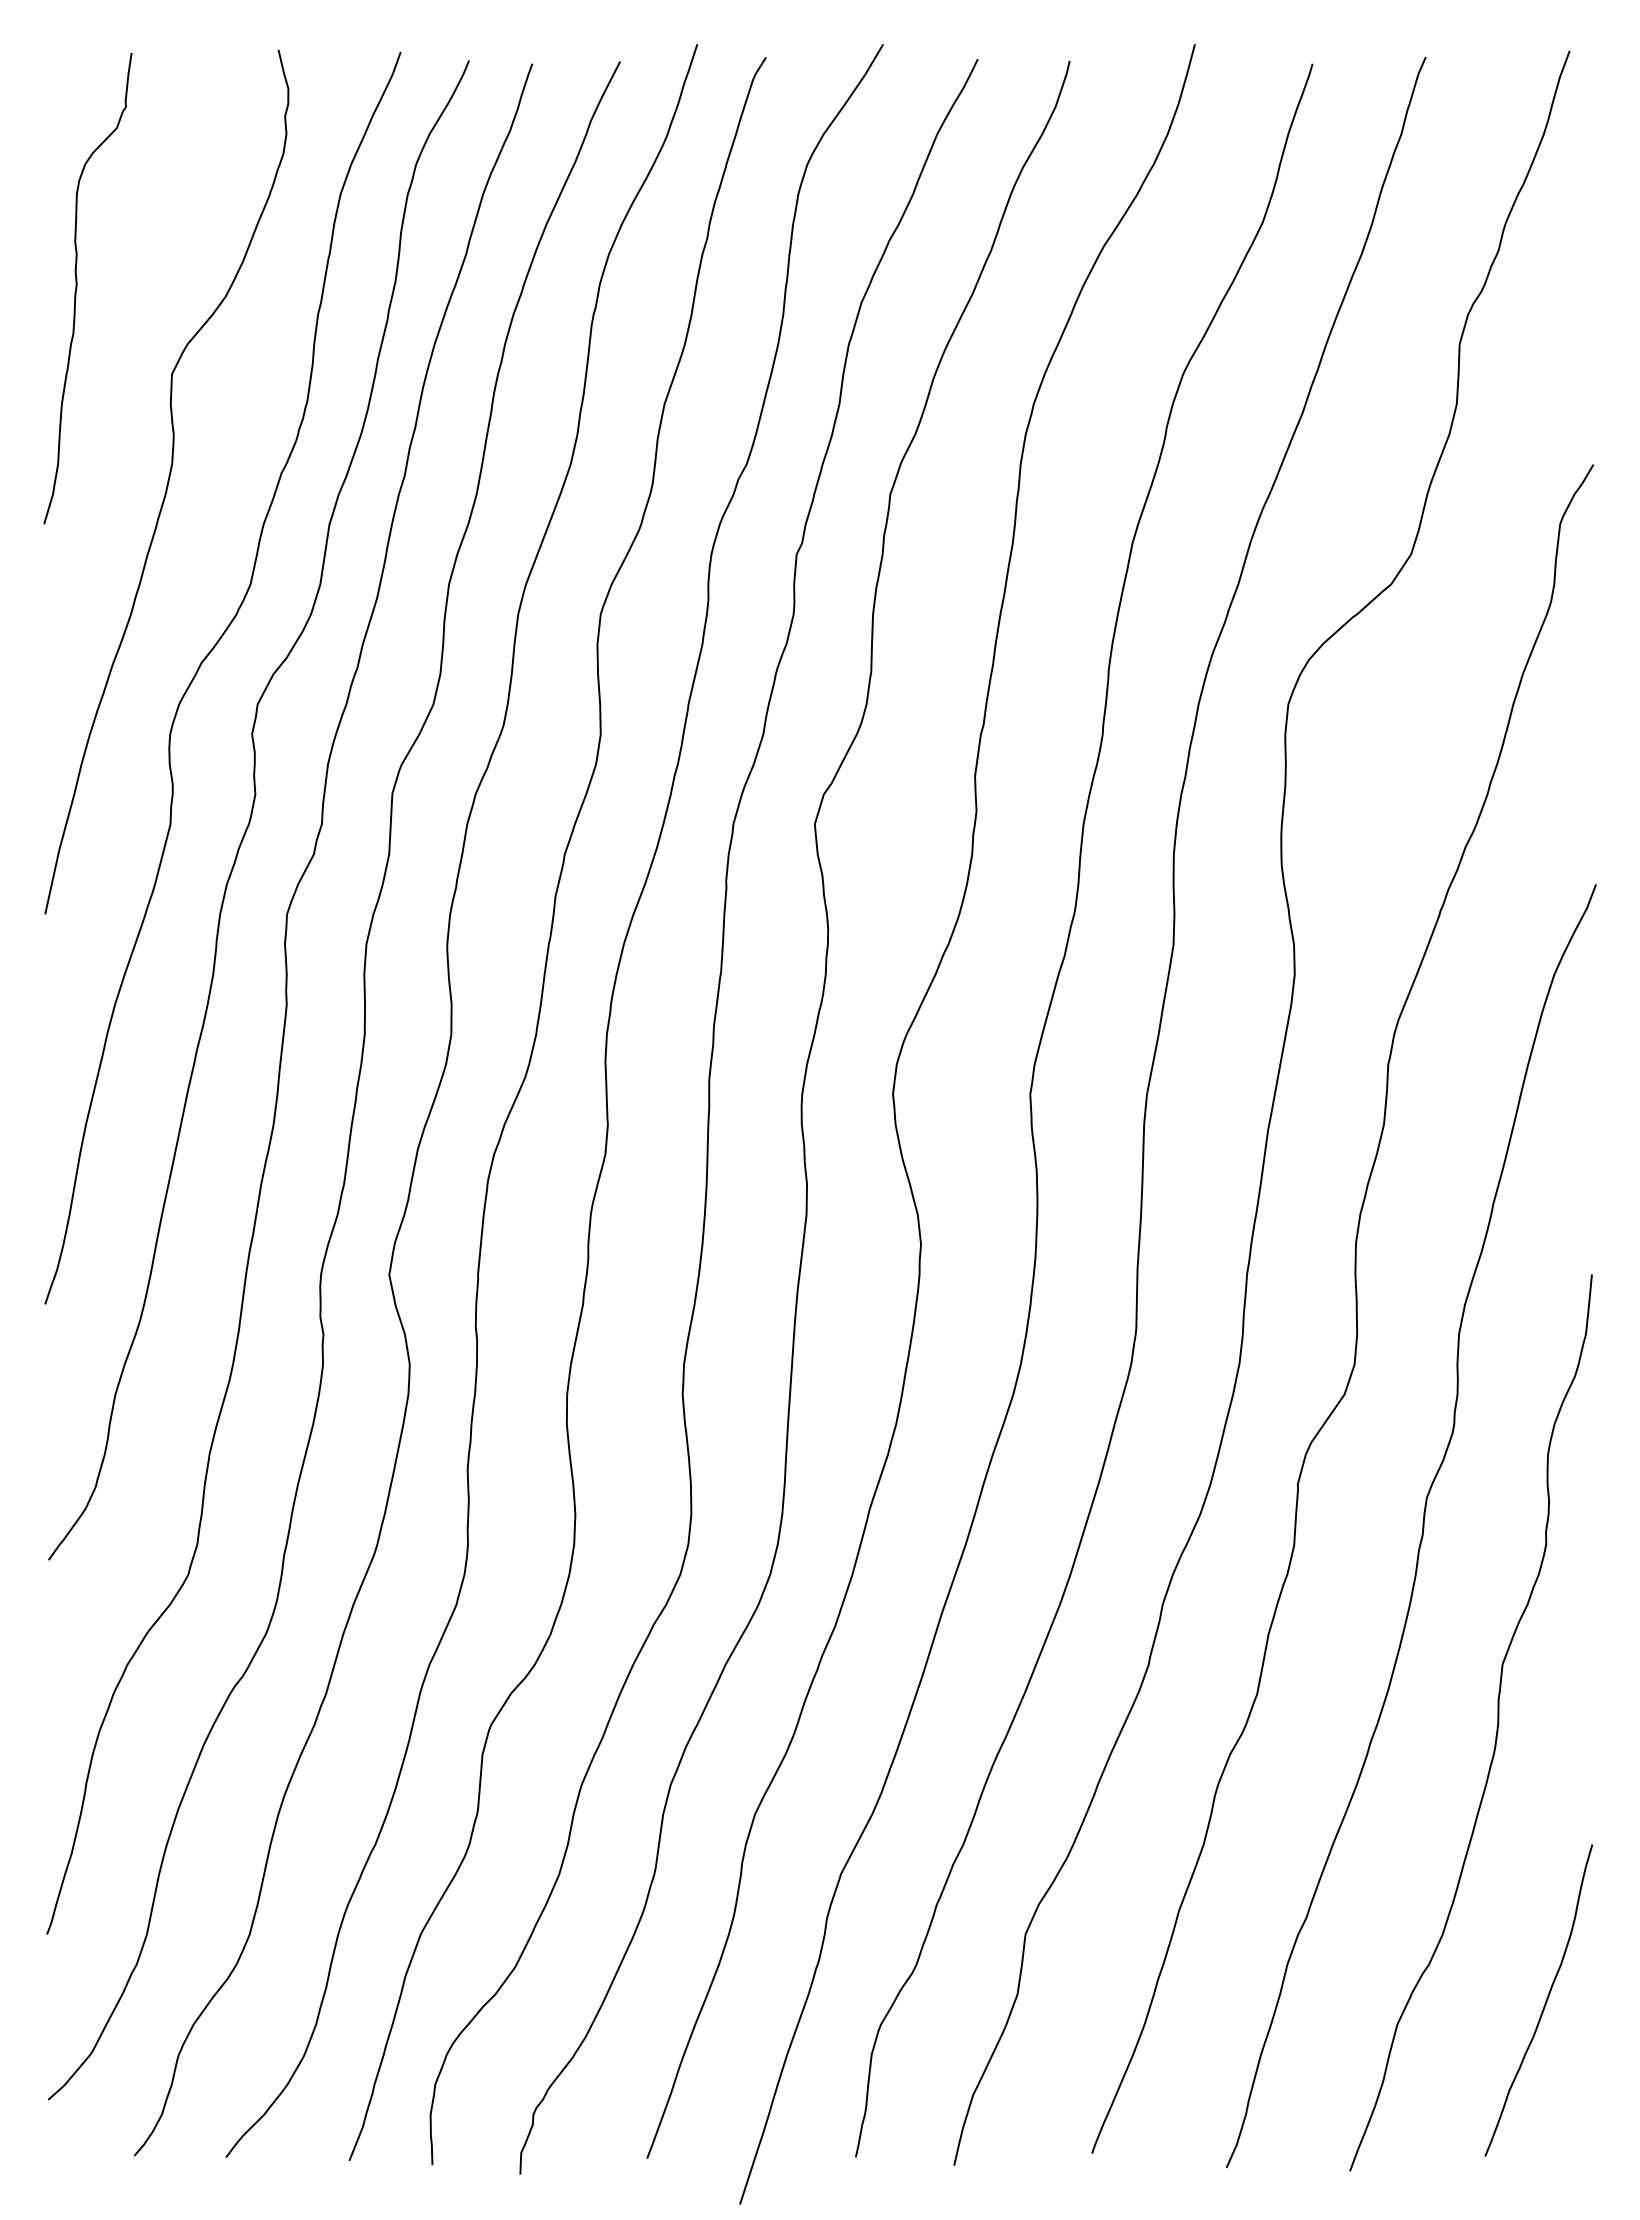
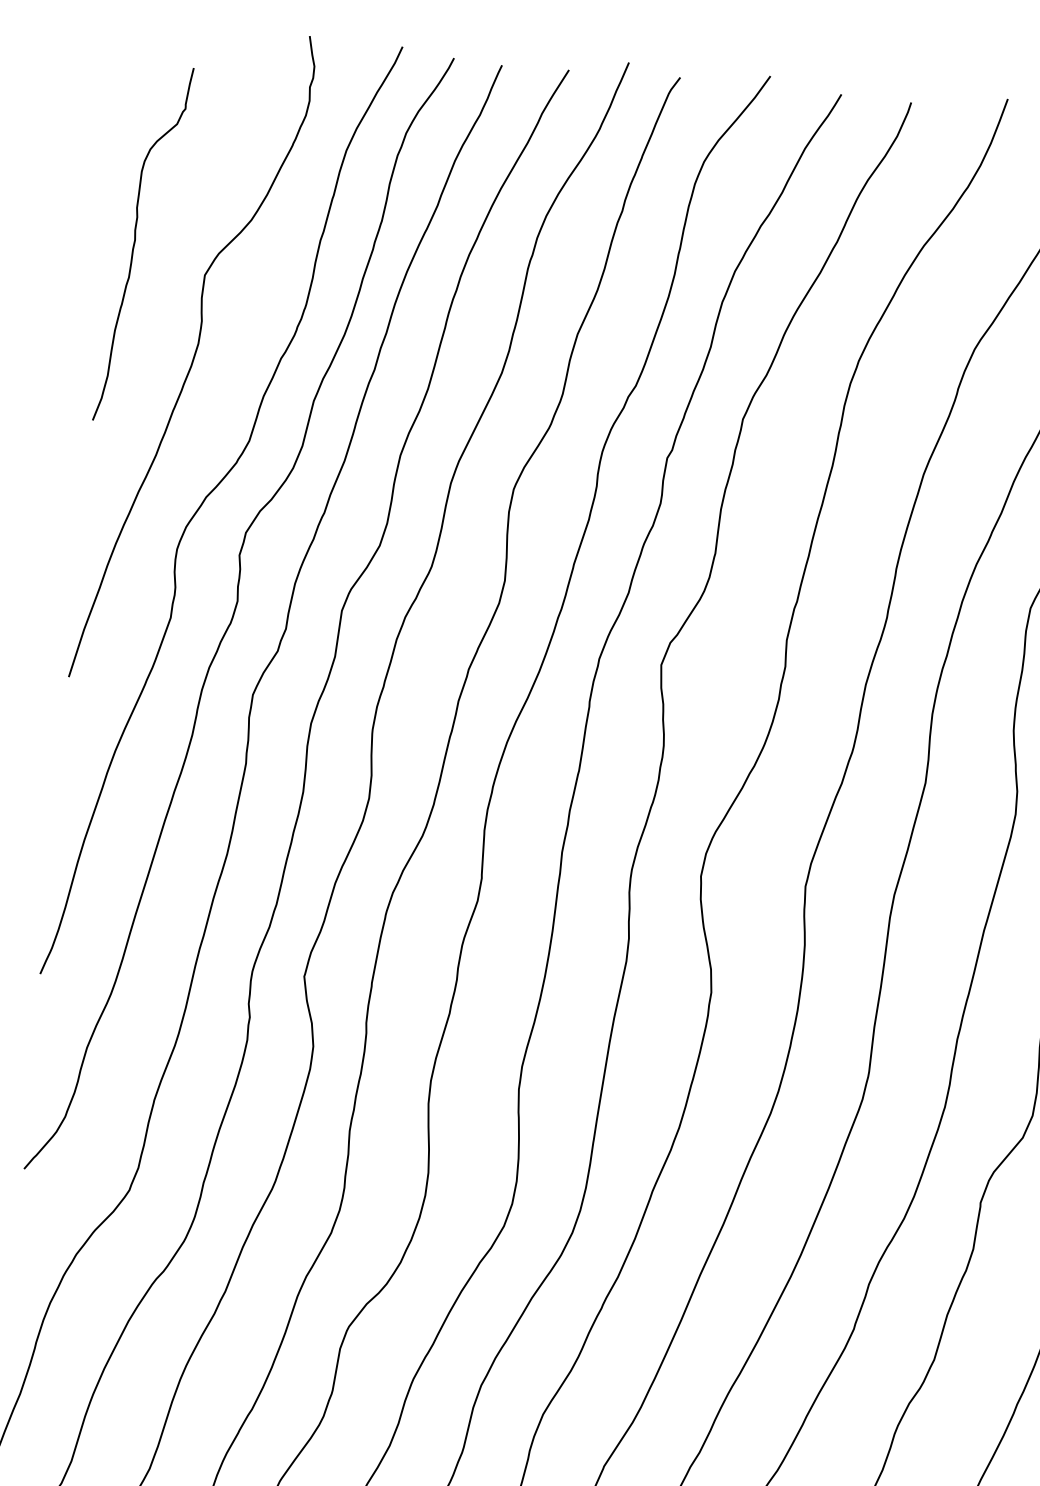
curve: (77, 288) -> (135, 243), moved

